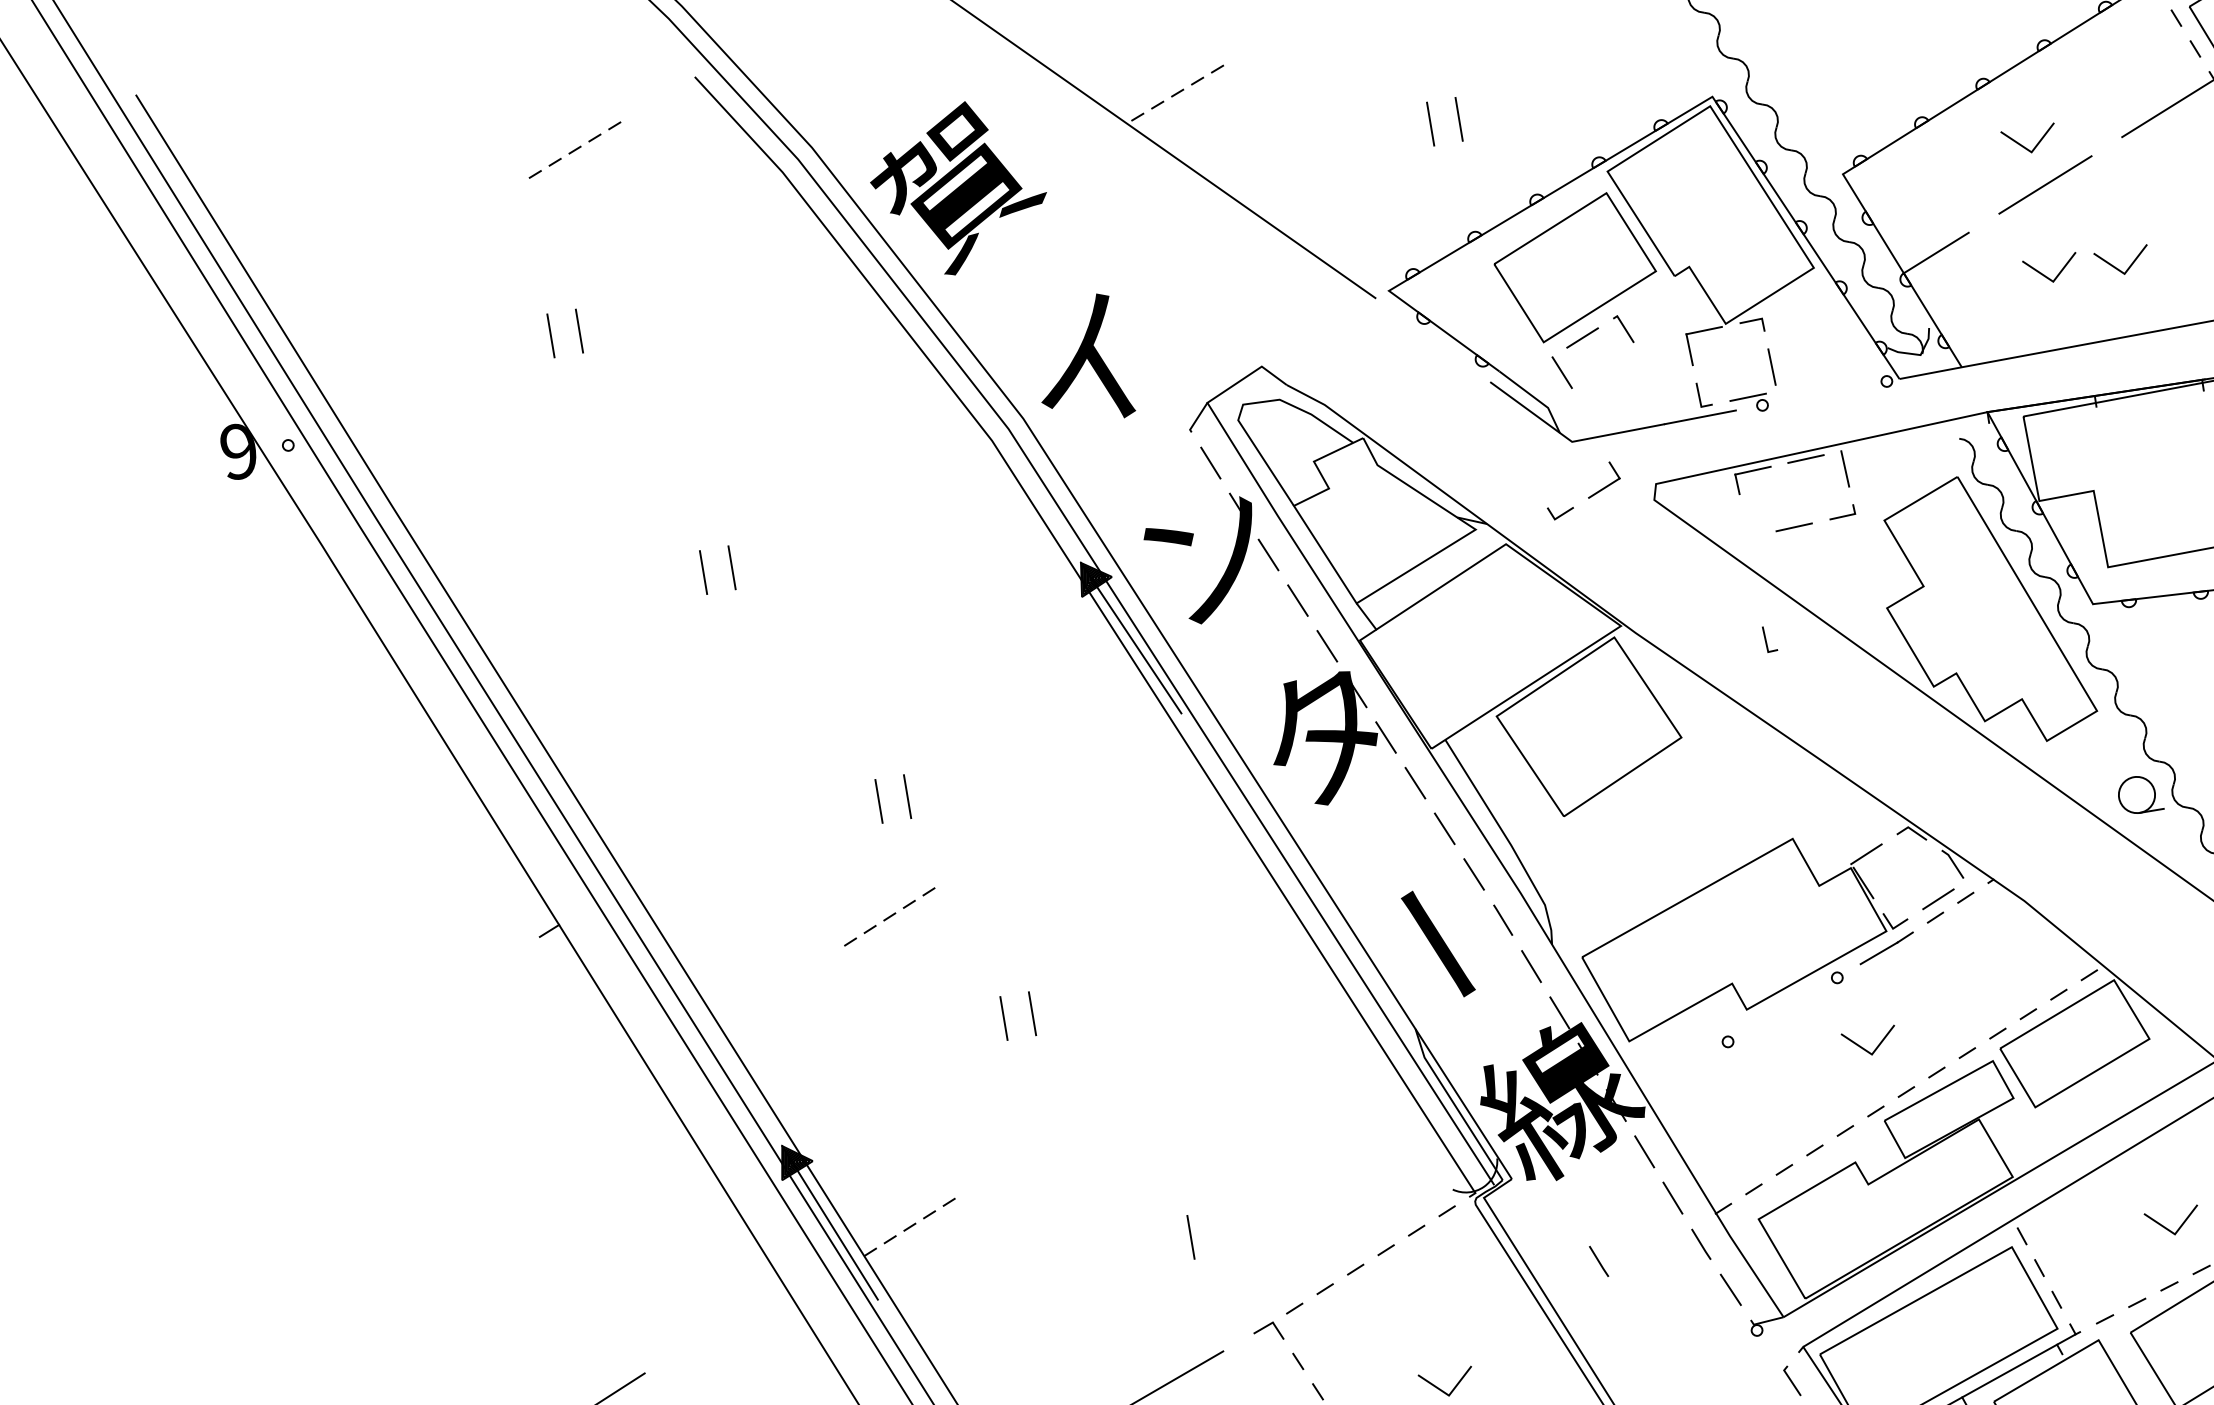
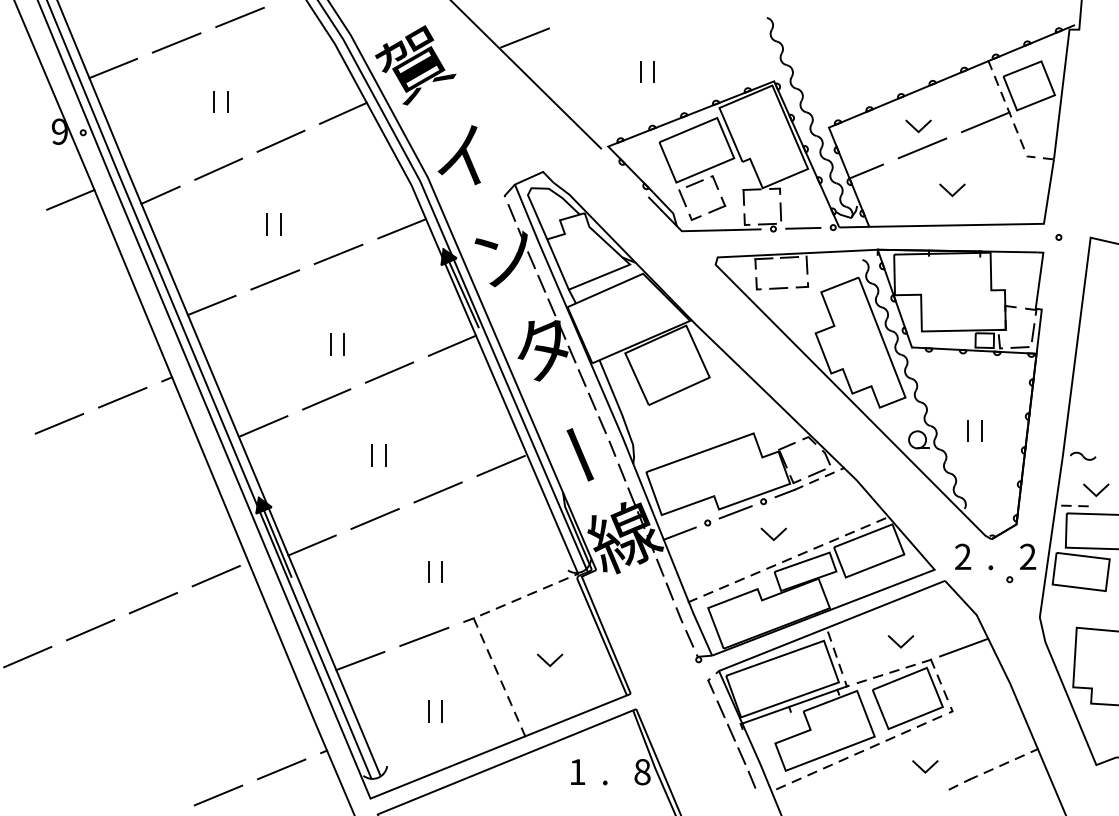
line: (1178, 92) -> (525, 37), dashed -> solid
line: (576, 149) -> (240, 17), dashed -> solid
line: (451, 224) -> (176, 42), added
line: (2047, 274) -> (916, 190), removed
line: (328, 300) -> (113, 68), added
line: (824, 312) -> (343, 112), added
line: (1824, 391) -> (803, 227), added
line: (702, 392) -> (280, 140), added
line: (583, 472) -> (218, 168), added
part: (1583, 489) -> (707, 208), moved
line: (985, 534) -> (401, 228), added
line: (471, 547) -> (160, 194), added
line: (284, 589) -> (70, 199), added
line: (863, 608) -> (338, 253), added
line: (1767, 639) -> (757, 283), moved
line: (738, 684) -> (274, 279), added
line: (1133, 760) -> (452, 345), added
line: (616, 761) -> (211, 305), added
line: (1011, 838) -> (389, 372), added
line: (889, 917) -> (326, 399), dashed -> solid
line: (462, 984) -> (122, 397), added
line: (1275, 994) -> (500, 465), added
line: (767, 995) -> (263, 426), added
line: (1782, 1010) -> (735, 512), added
line: (340, 1060) -> (59, 423), added
line: (1153, 1072) -> (437, 492), added
line: (1672, 1073) -> (679, 533), added
line: (1030, 1148) -> (374, 518), added
line: (910, 1226) -> (312, 545), dashed -> solid
line: (1162, 1240) -> (428, 571), added
line: (1599, 1261) -> (630, 615), removed
line: (719, 1325) -> (215, 576), added

